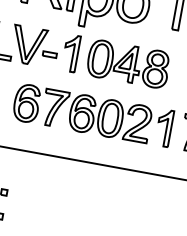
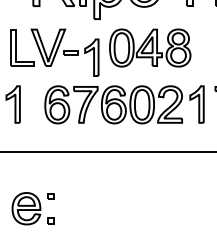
part: (70, 53) -> (91, 57), moved

